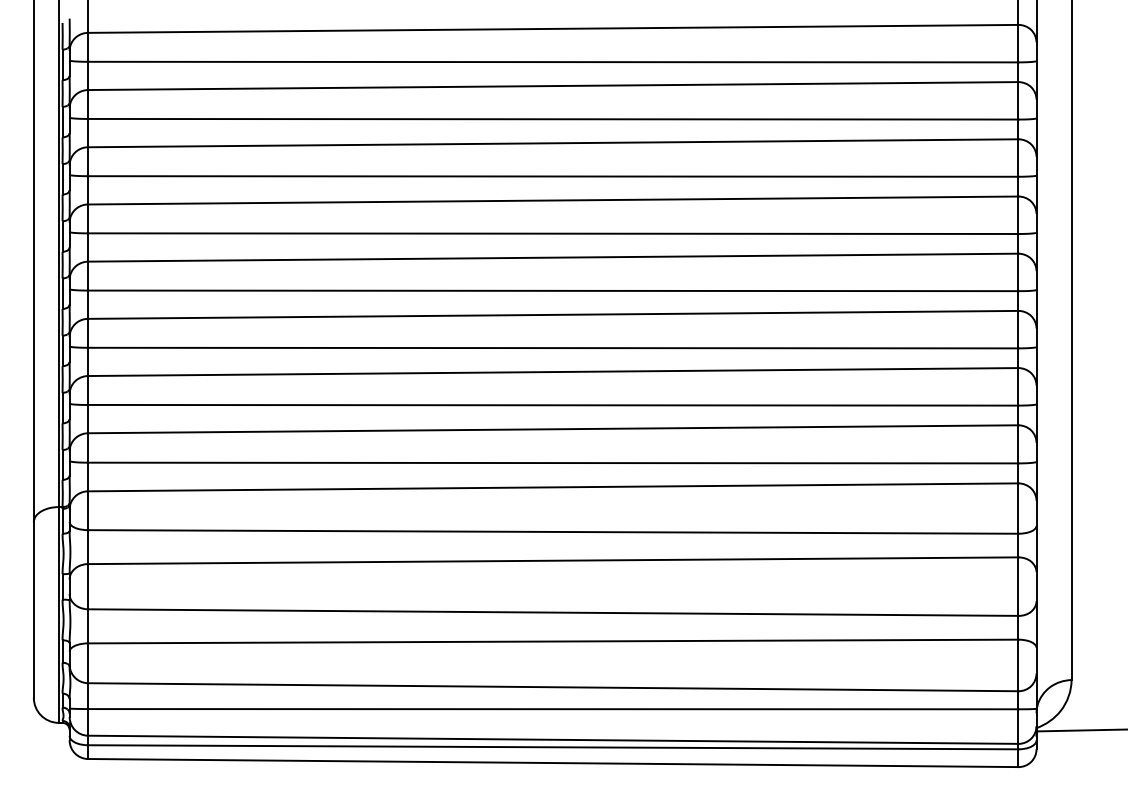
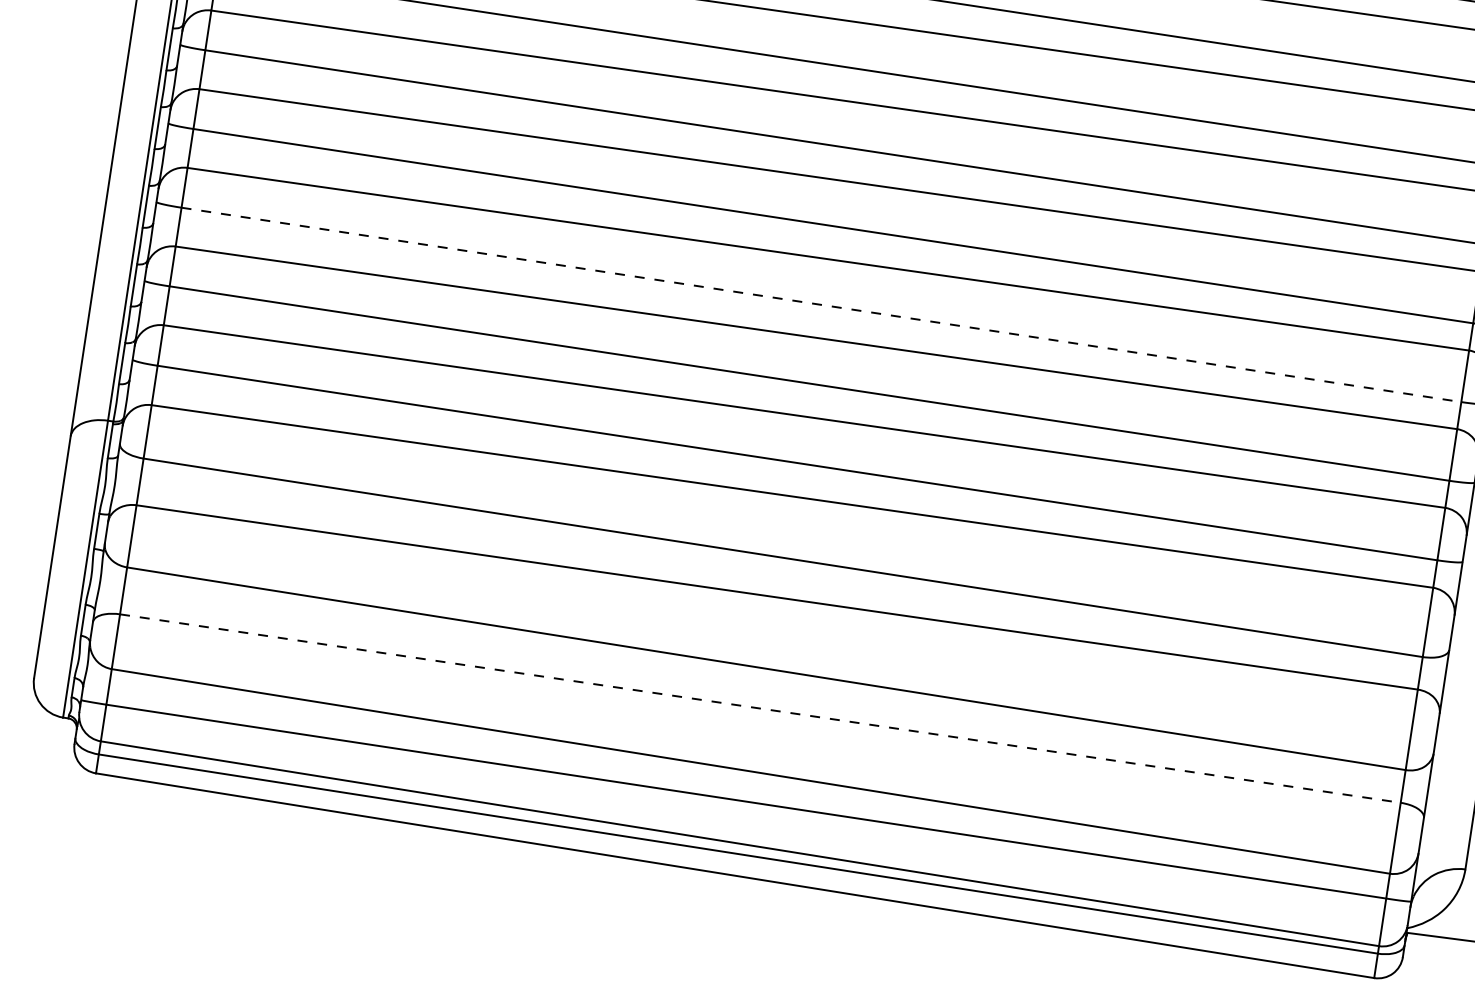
line: (553, 348) -> (821, 305), solid -> dashed
line: (553, 641) -> (760, 708), solid -> dashed

